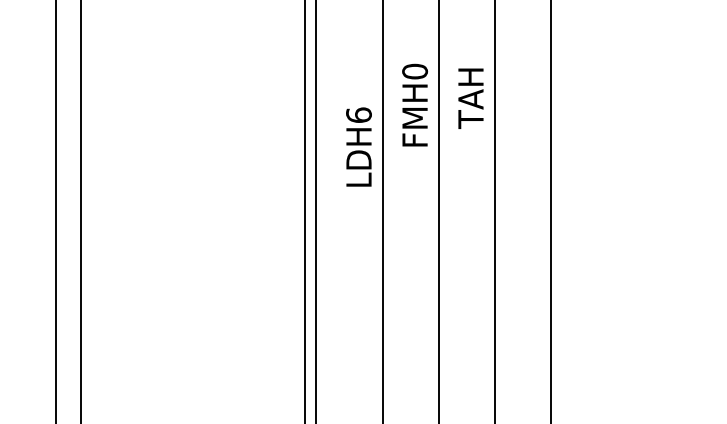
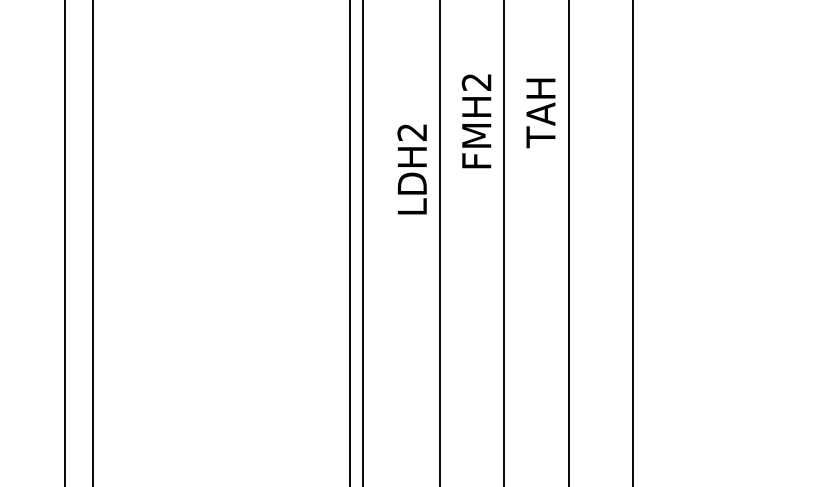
text: (414, 71) -> (476, 82), FMH0 -> FMH2
text: (359, 115) -> (412, 132), LDH6 -> LDH2

